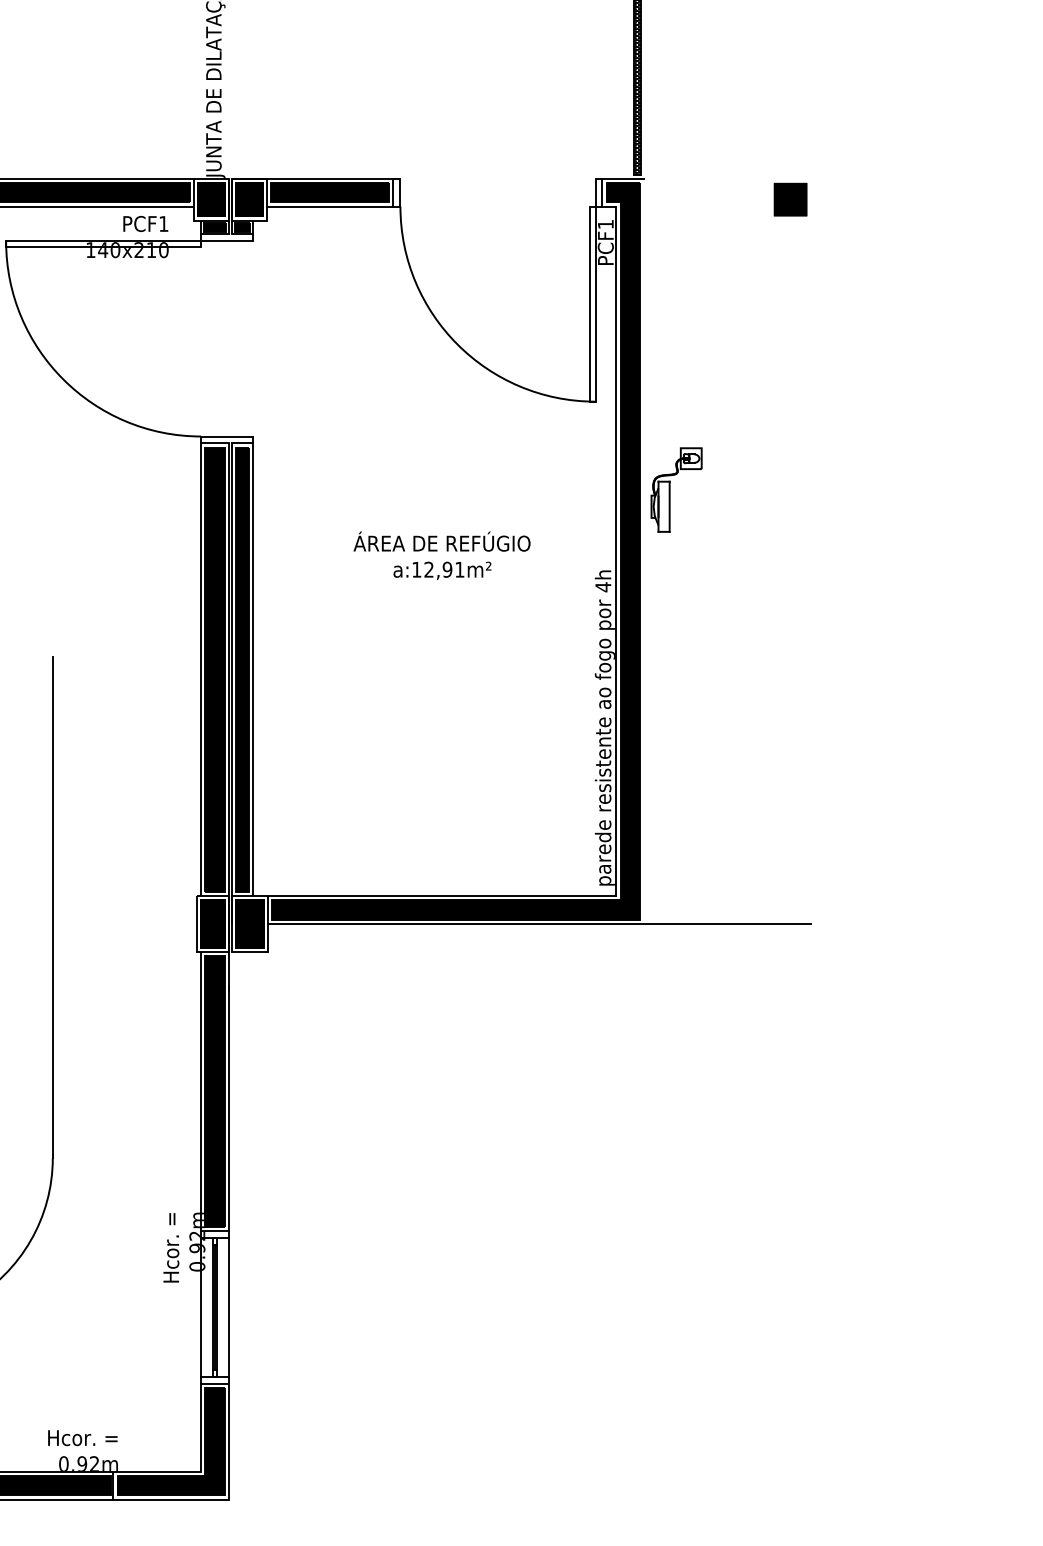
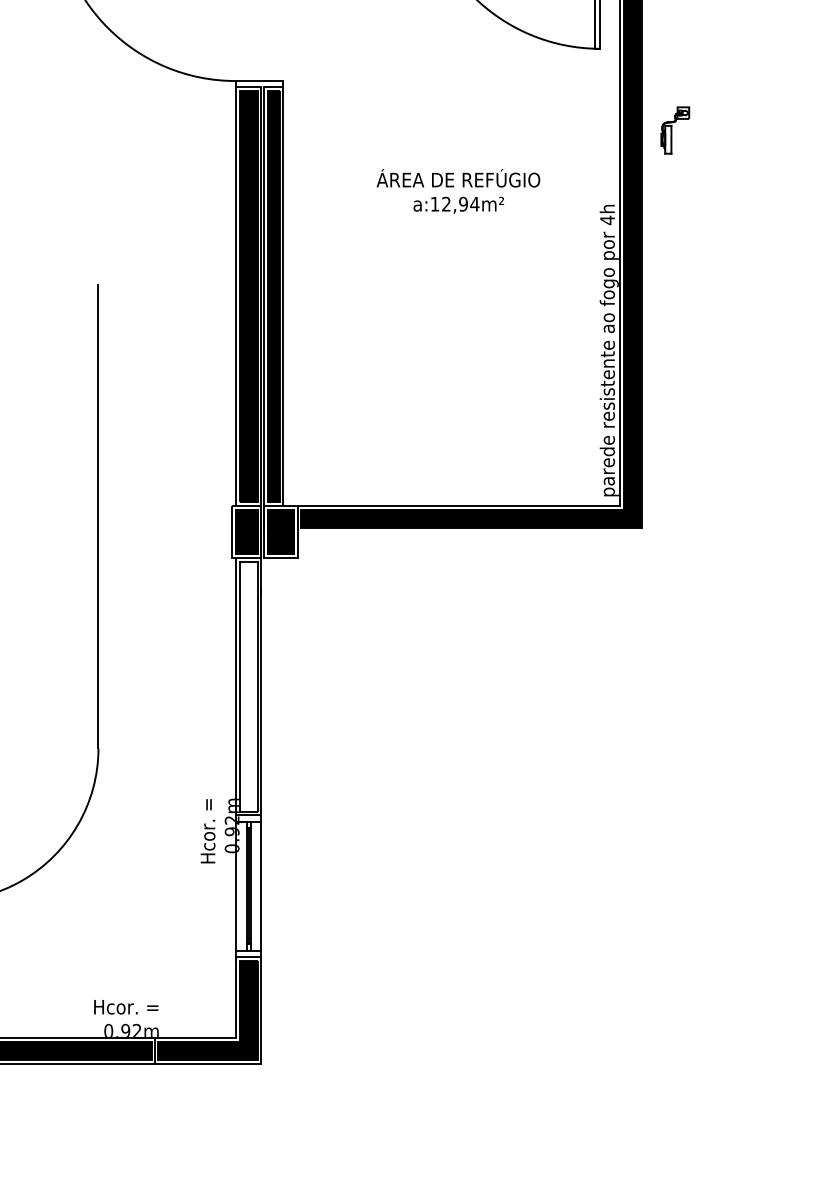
part: (676, 489) -> (675, 130), size x0.6
text: (459, 569) -> (474, 204), a:12,91m² -> a:12,94m²
line: (539, 924) -> (548, 532), removed
fill: (214, 1091) -> (248, 686), removed

